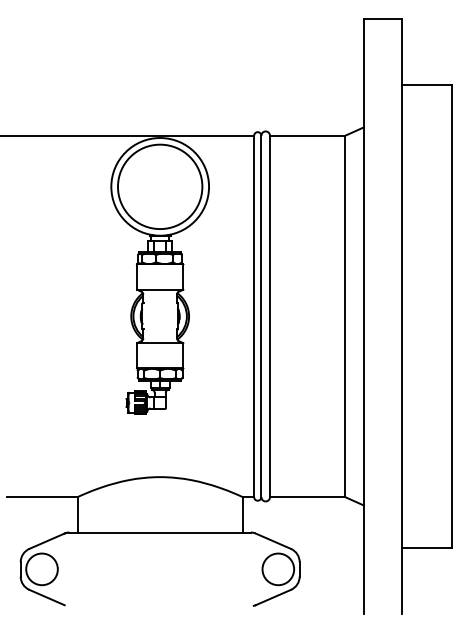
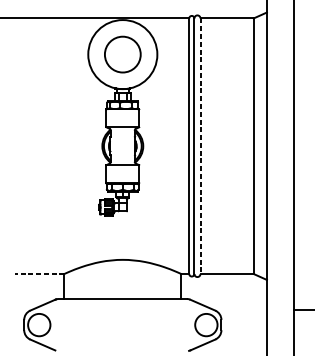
circle: (159, 186) -> (122, 54), size x0.6
line: (270, 316) -> (200, 146), solid -> dashed
line: (41, 497) -> (38, 274), solid -> dashed

